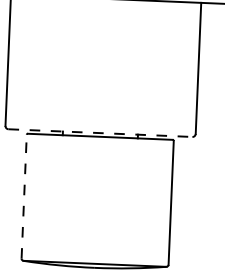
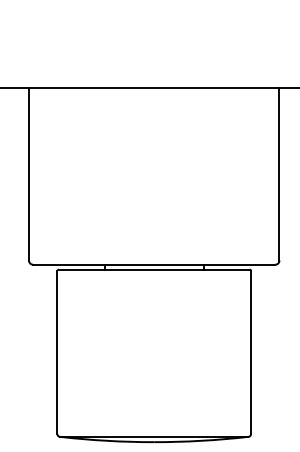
line: (100, 132) -> (154, 264), dashed -> solid
line: (24, 196) -> (57, 352), dashed -> solid

